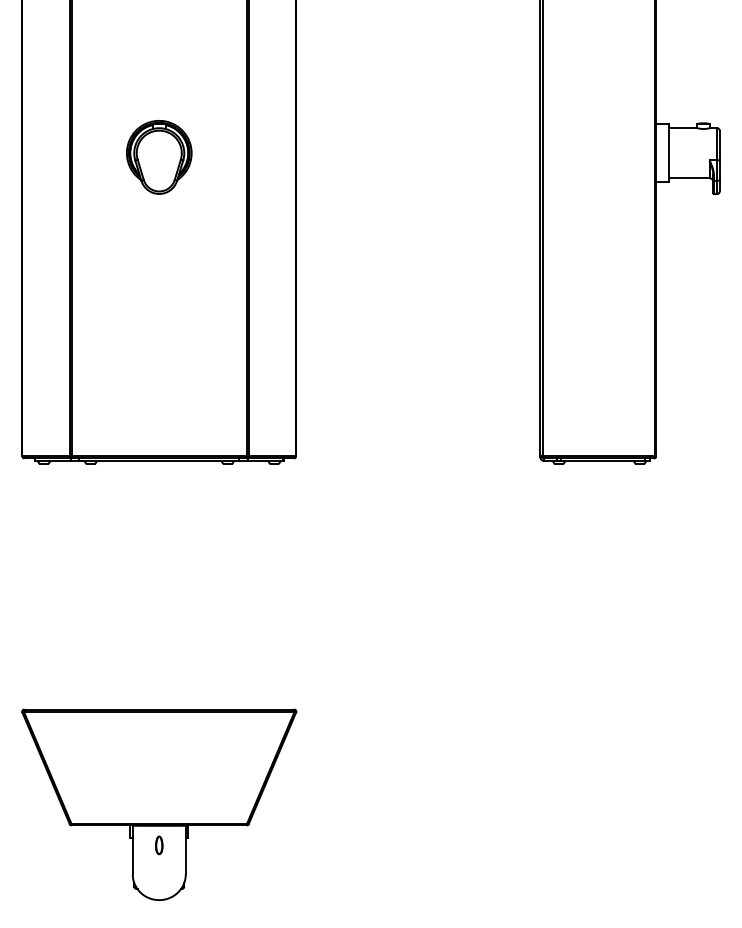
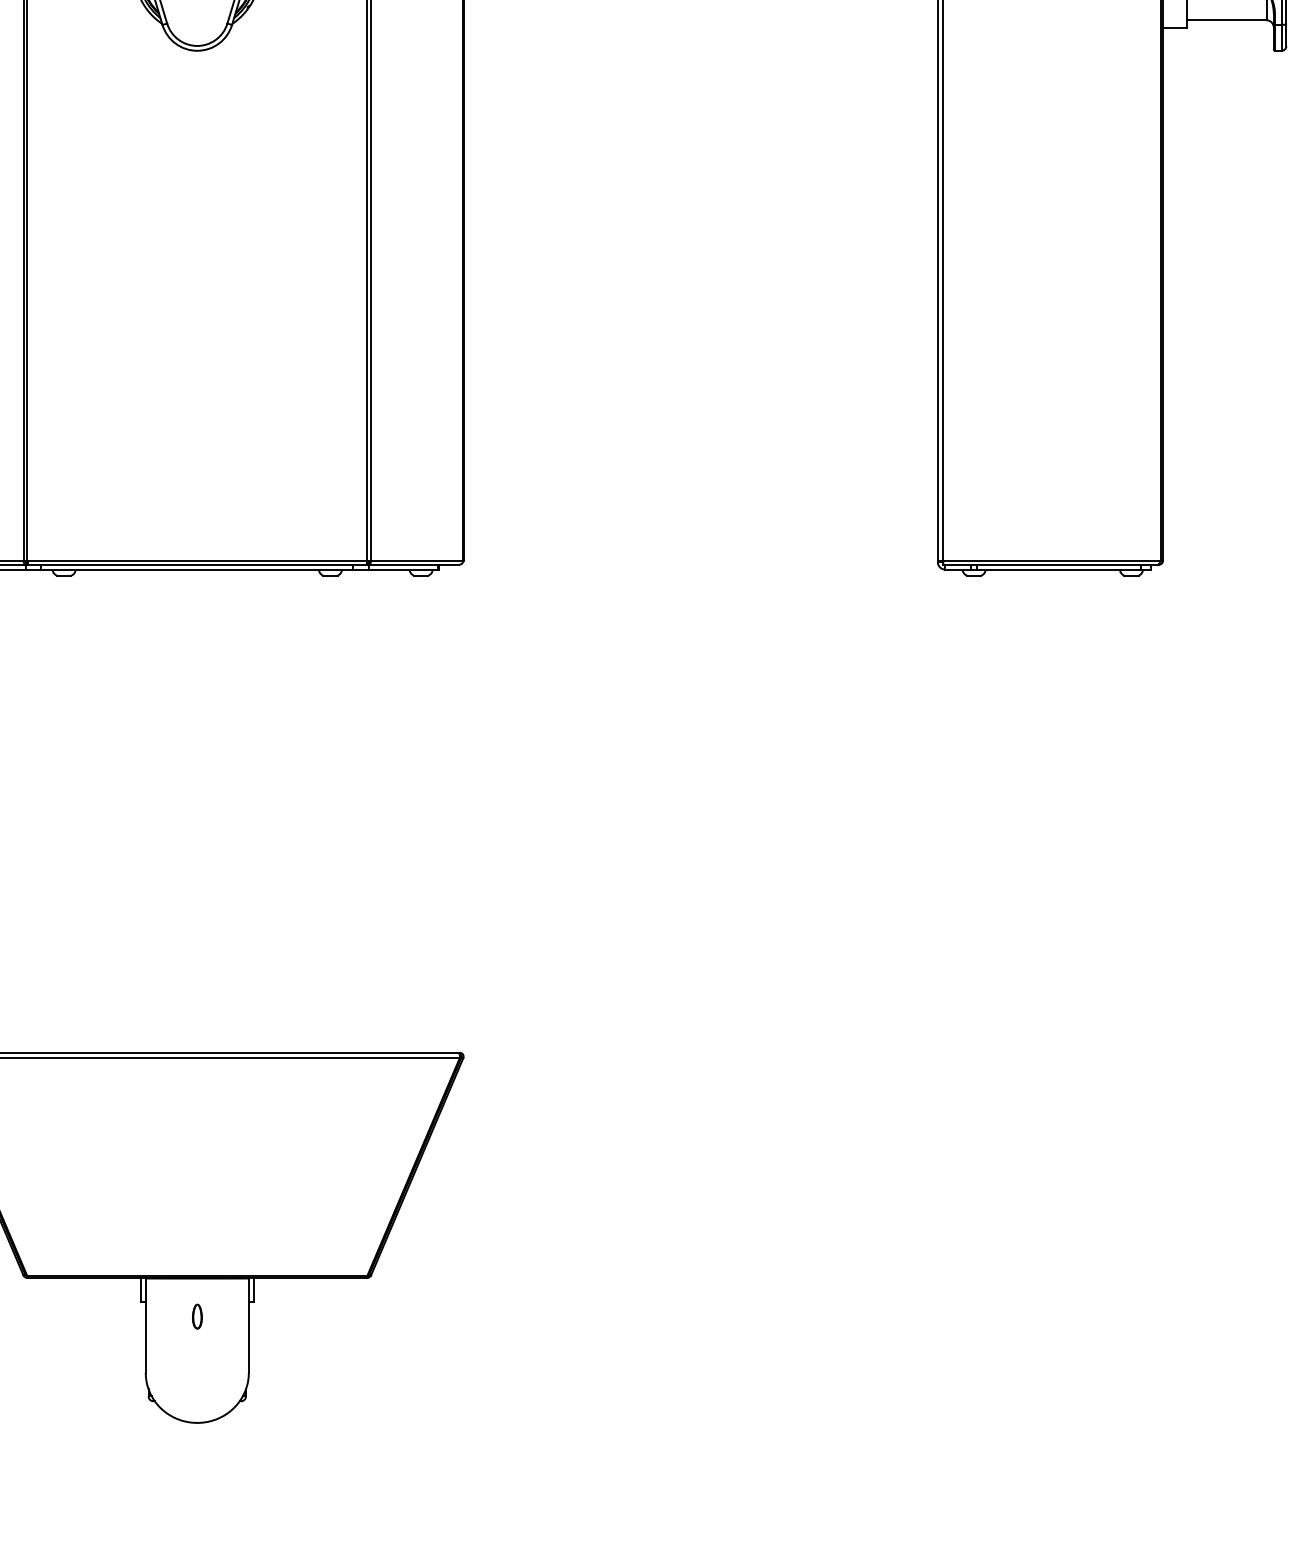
part: (159, 845) -> (197, 1316), size x0.7

